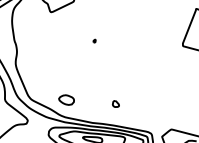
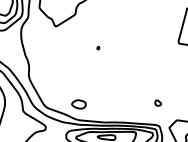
part: (115, 103) -> (157, 102), moved

